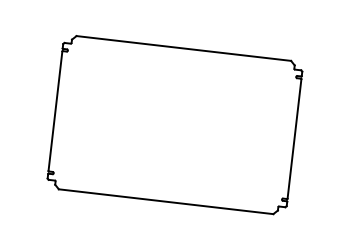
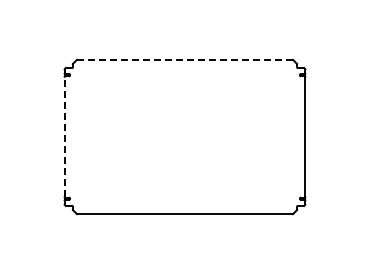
line: (184, 48) -> (185, 59), solid -> dashed
line: (55, 110) -> (64, 136), solid -> dashed

